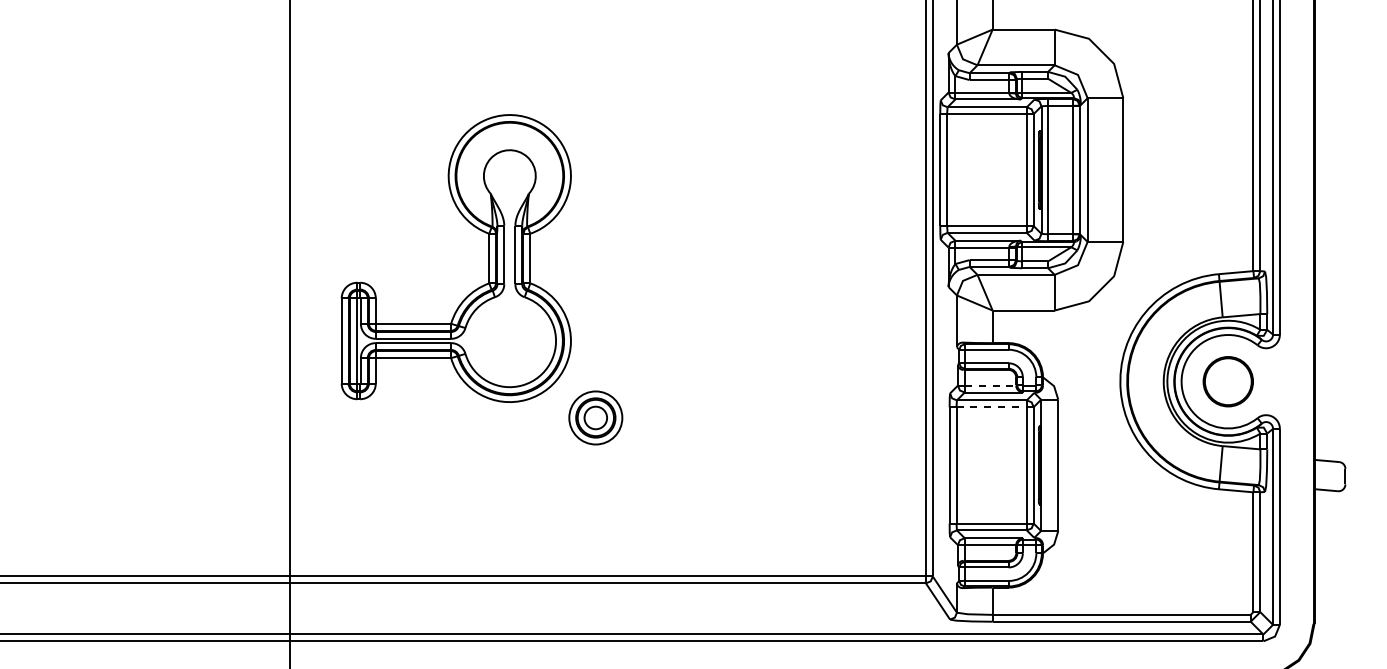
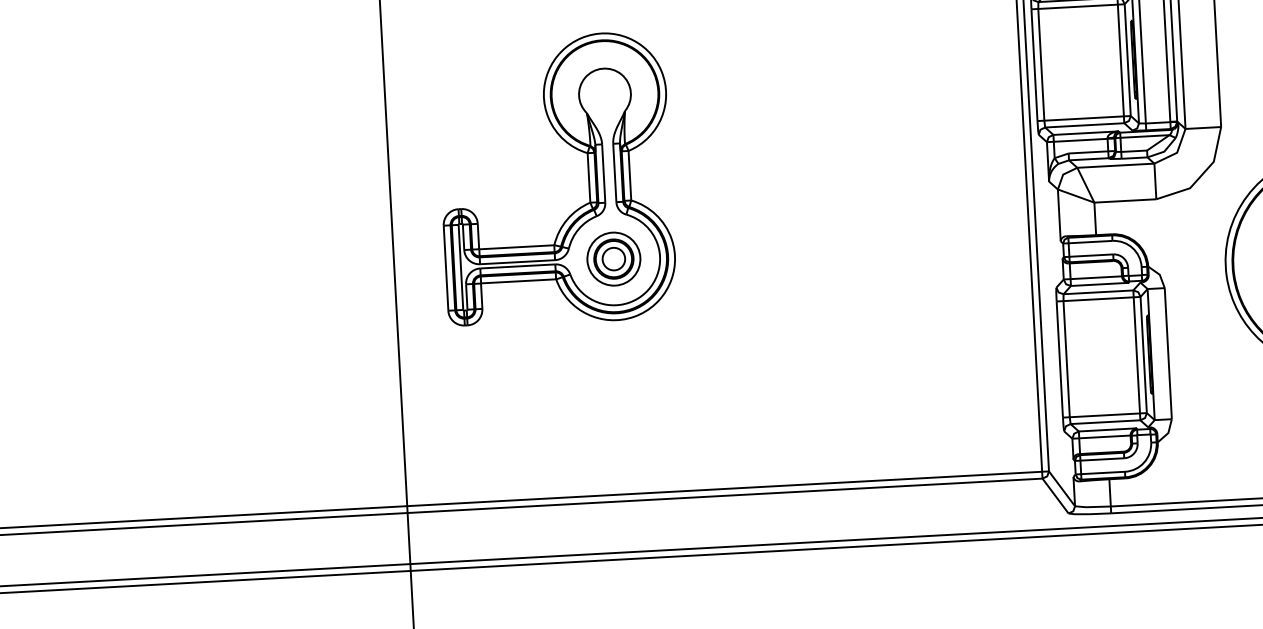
line: (990, 385) -> (1096, 277), dashed -> solid
line: (992, 407) -> (1099, 299), dashed -> solid
part: (595, 417) -> (613, 258), moved

